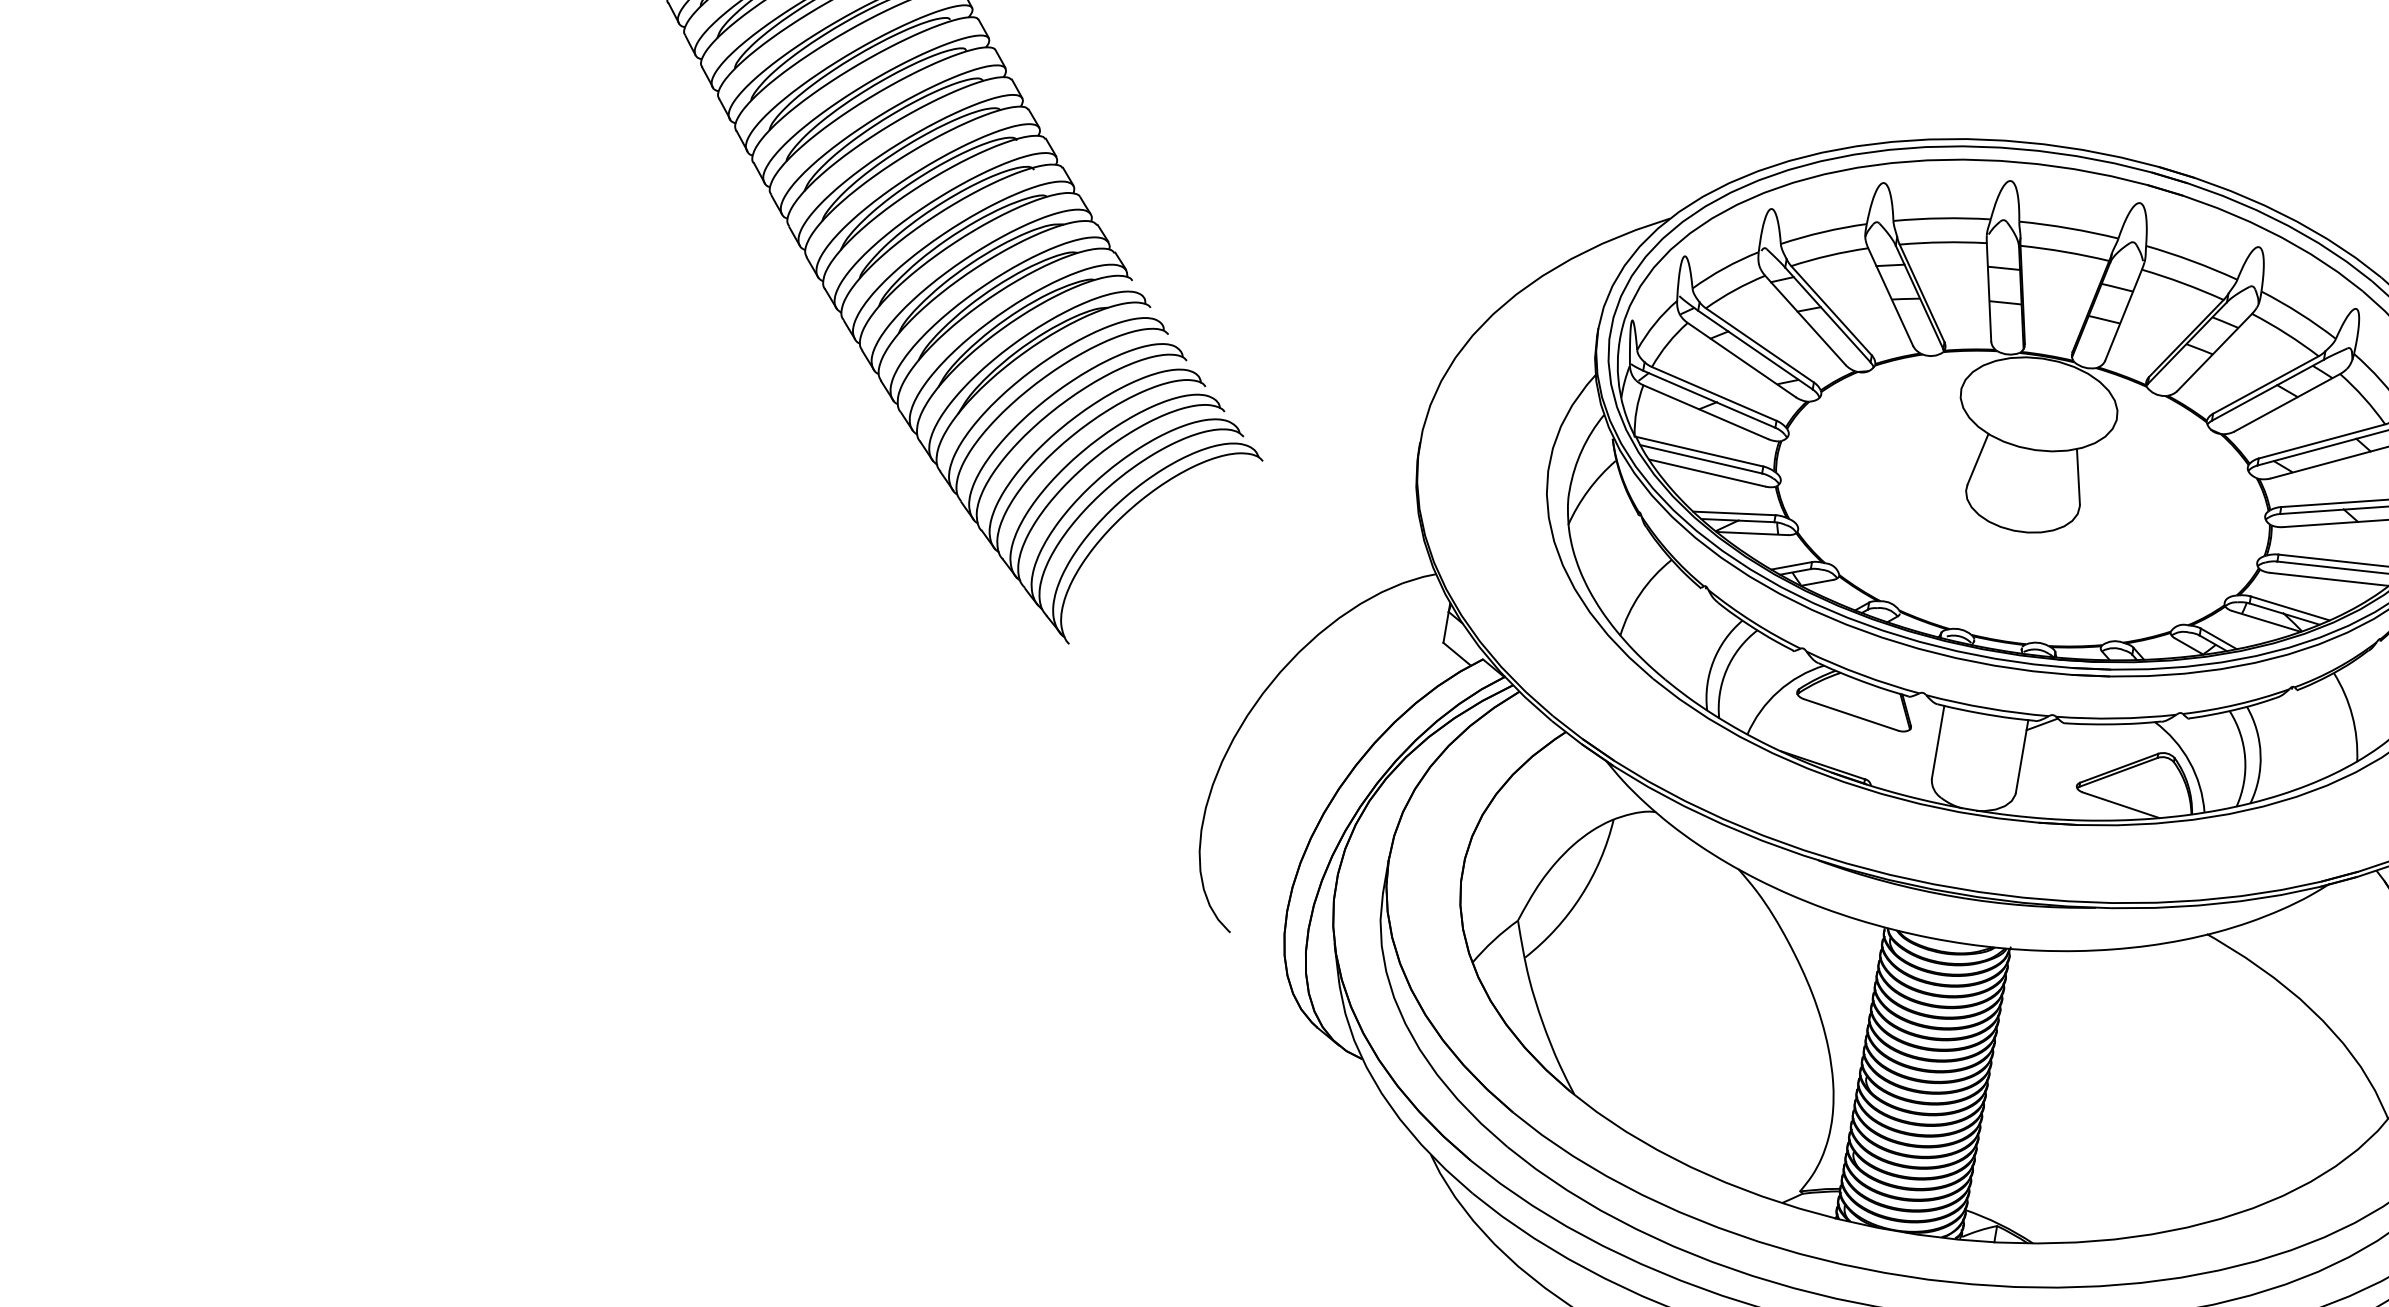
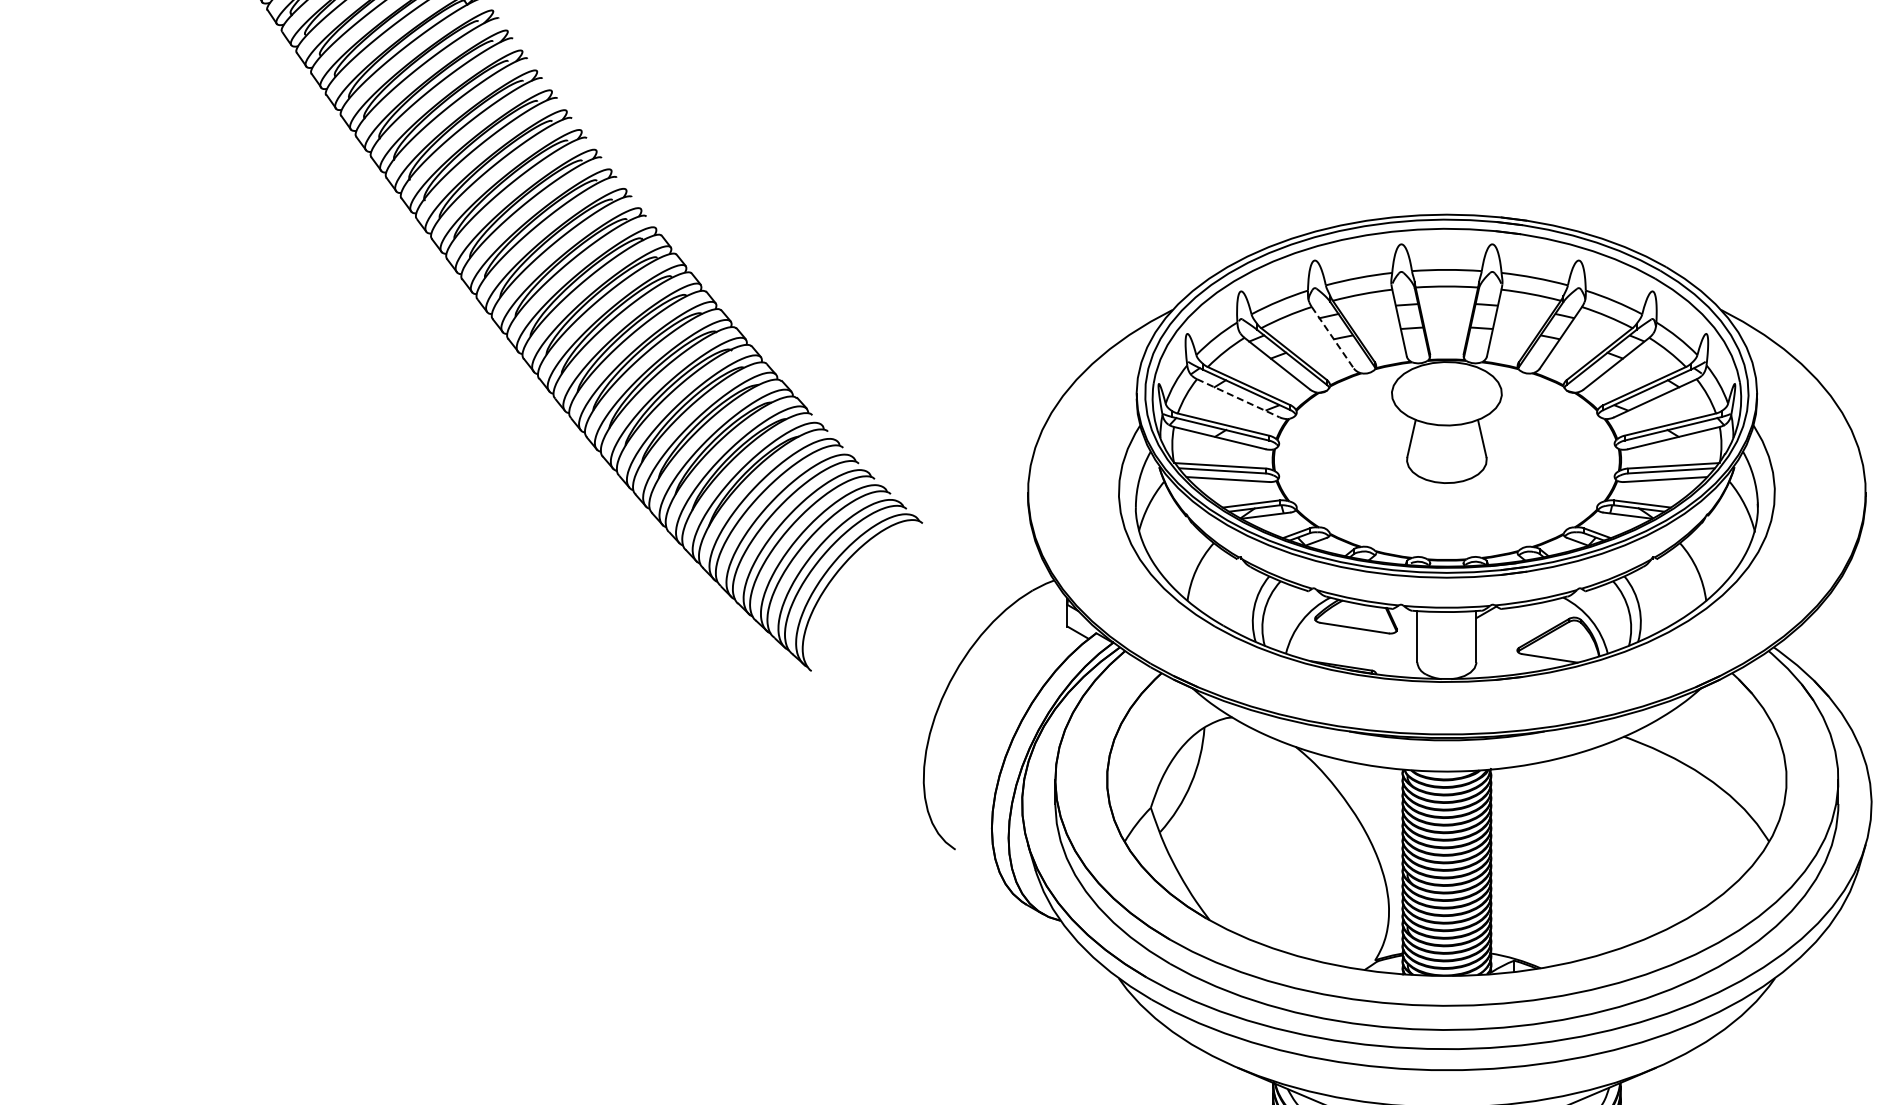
line: (1891, 298) -> (1333, 338), solid -> dashed
line: (1741, 360) -> (1238, 398), solid -> dashed

